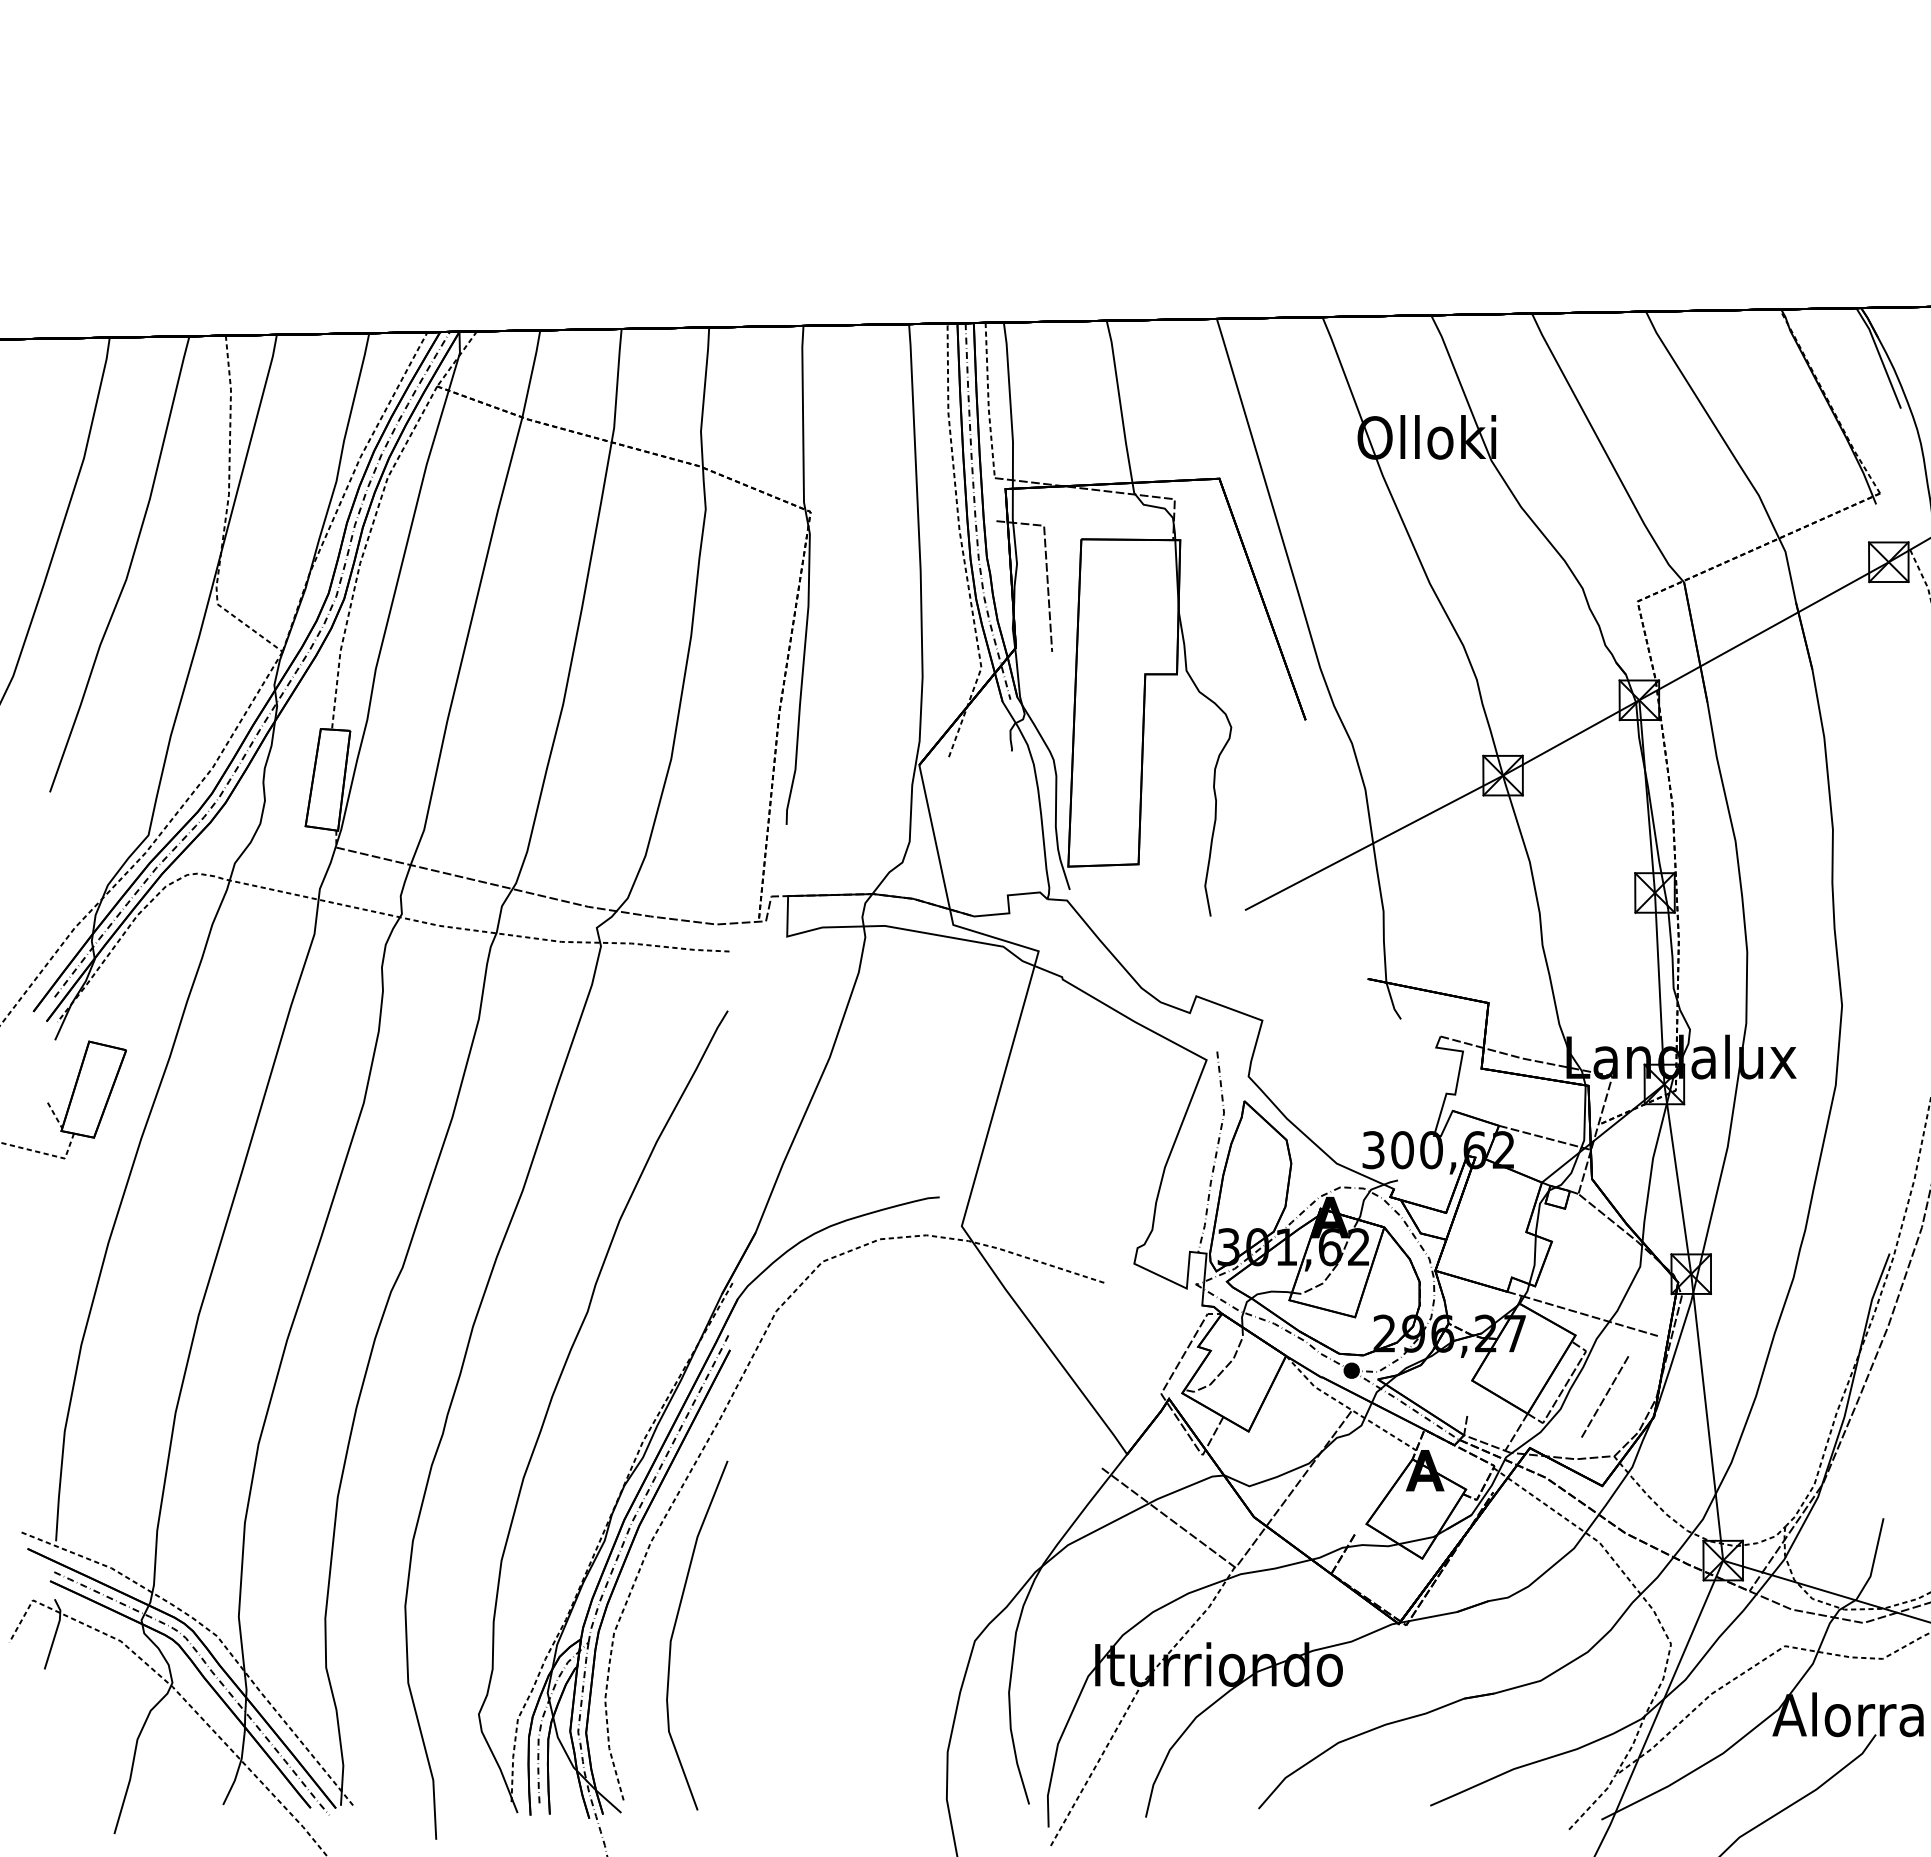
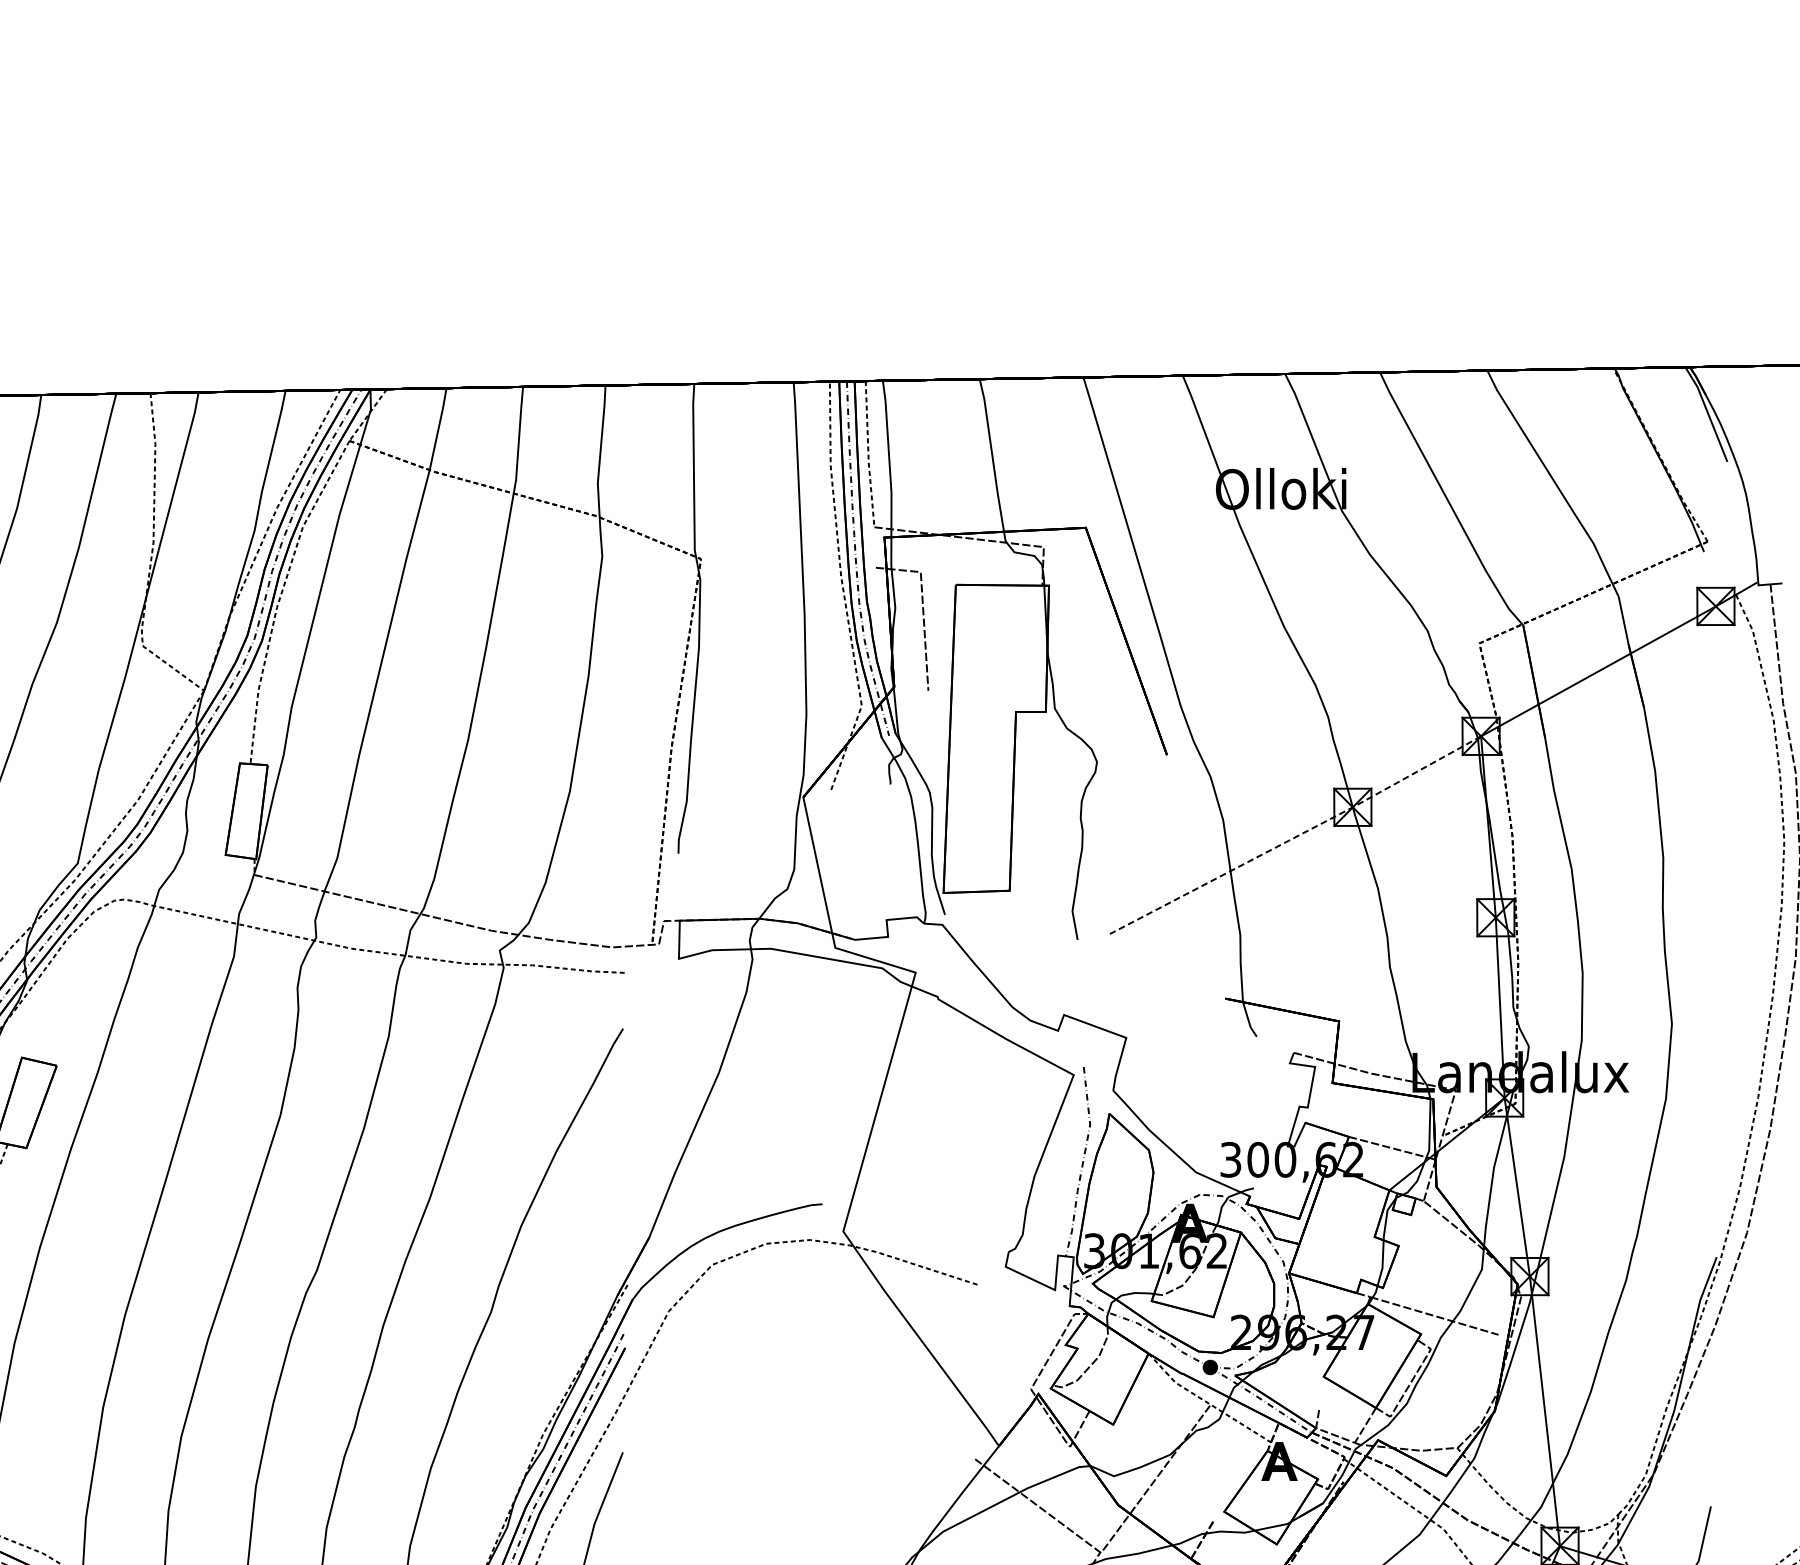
line: (1442, 807) -> (1295, 837), solid -> dashed
line: (1605, 1395) -> (1449, 1390), removed

